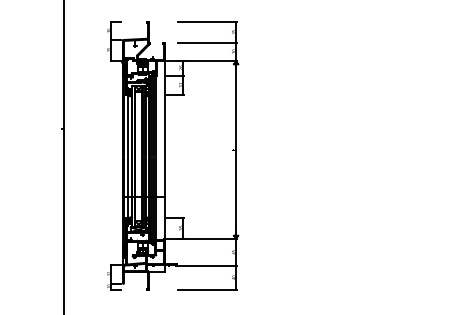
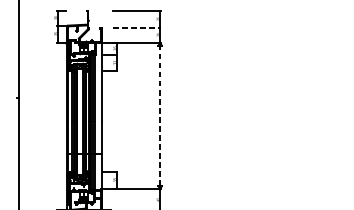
line: (208, 42) -> (137, 27), solid -> dashed
line: (236, 149) -> (160, 115), solid -> dashed

